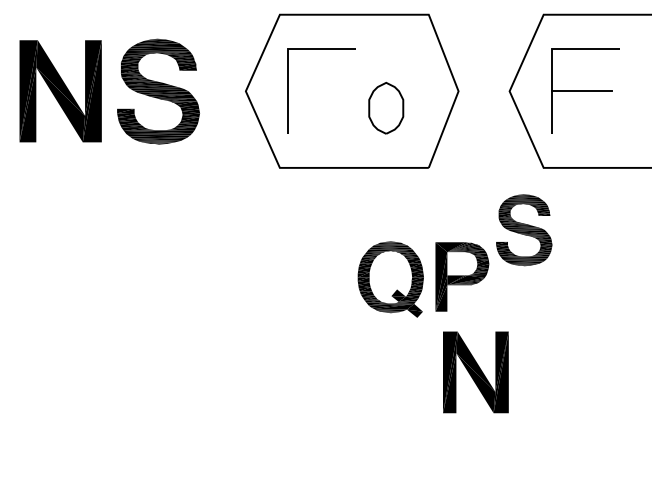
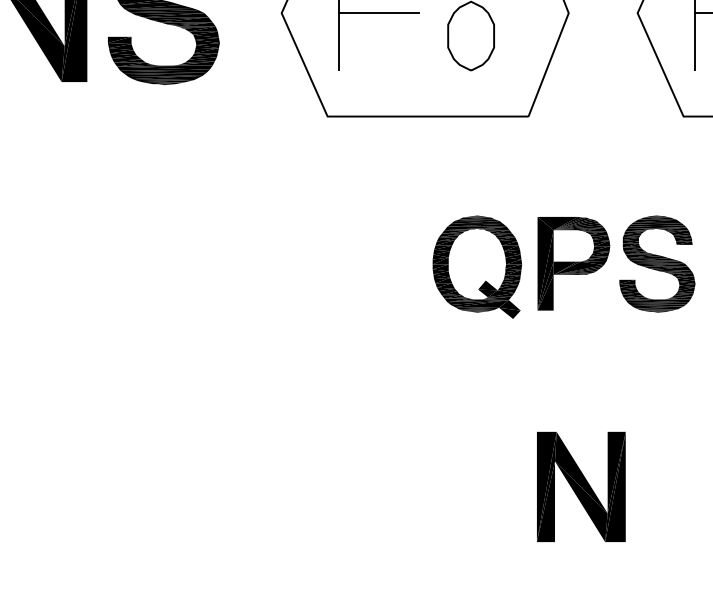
line: (317, 91) -> (378, 13), added
part: (524, 230) -> (657, 264), moved
part: (475, 372) -> (580, 487), moved

